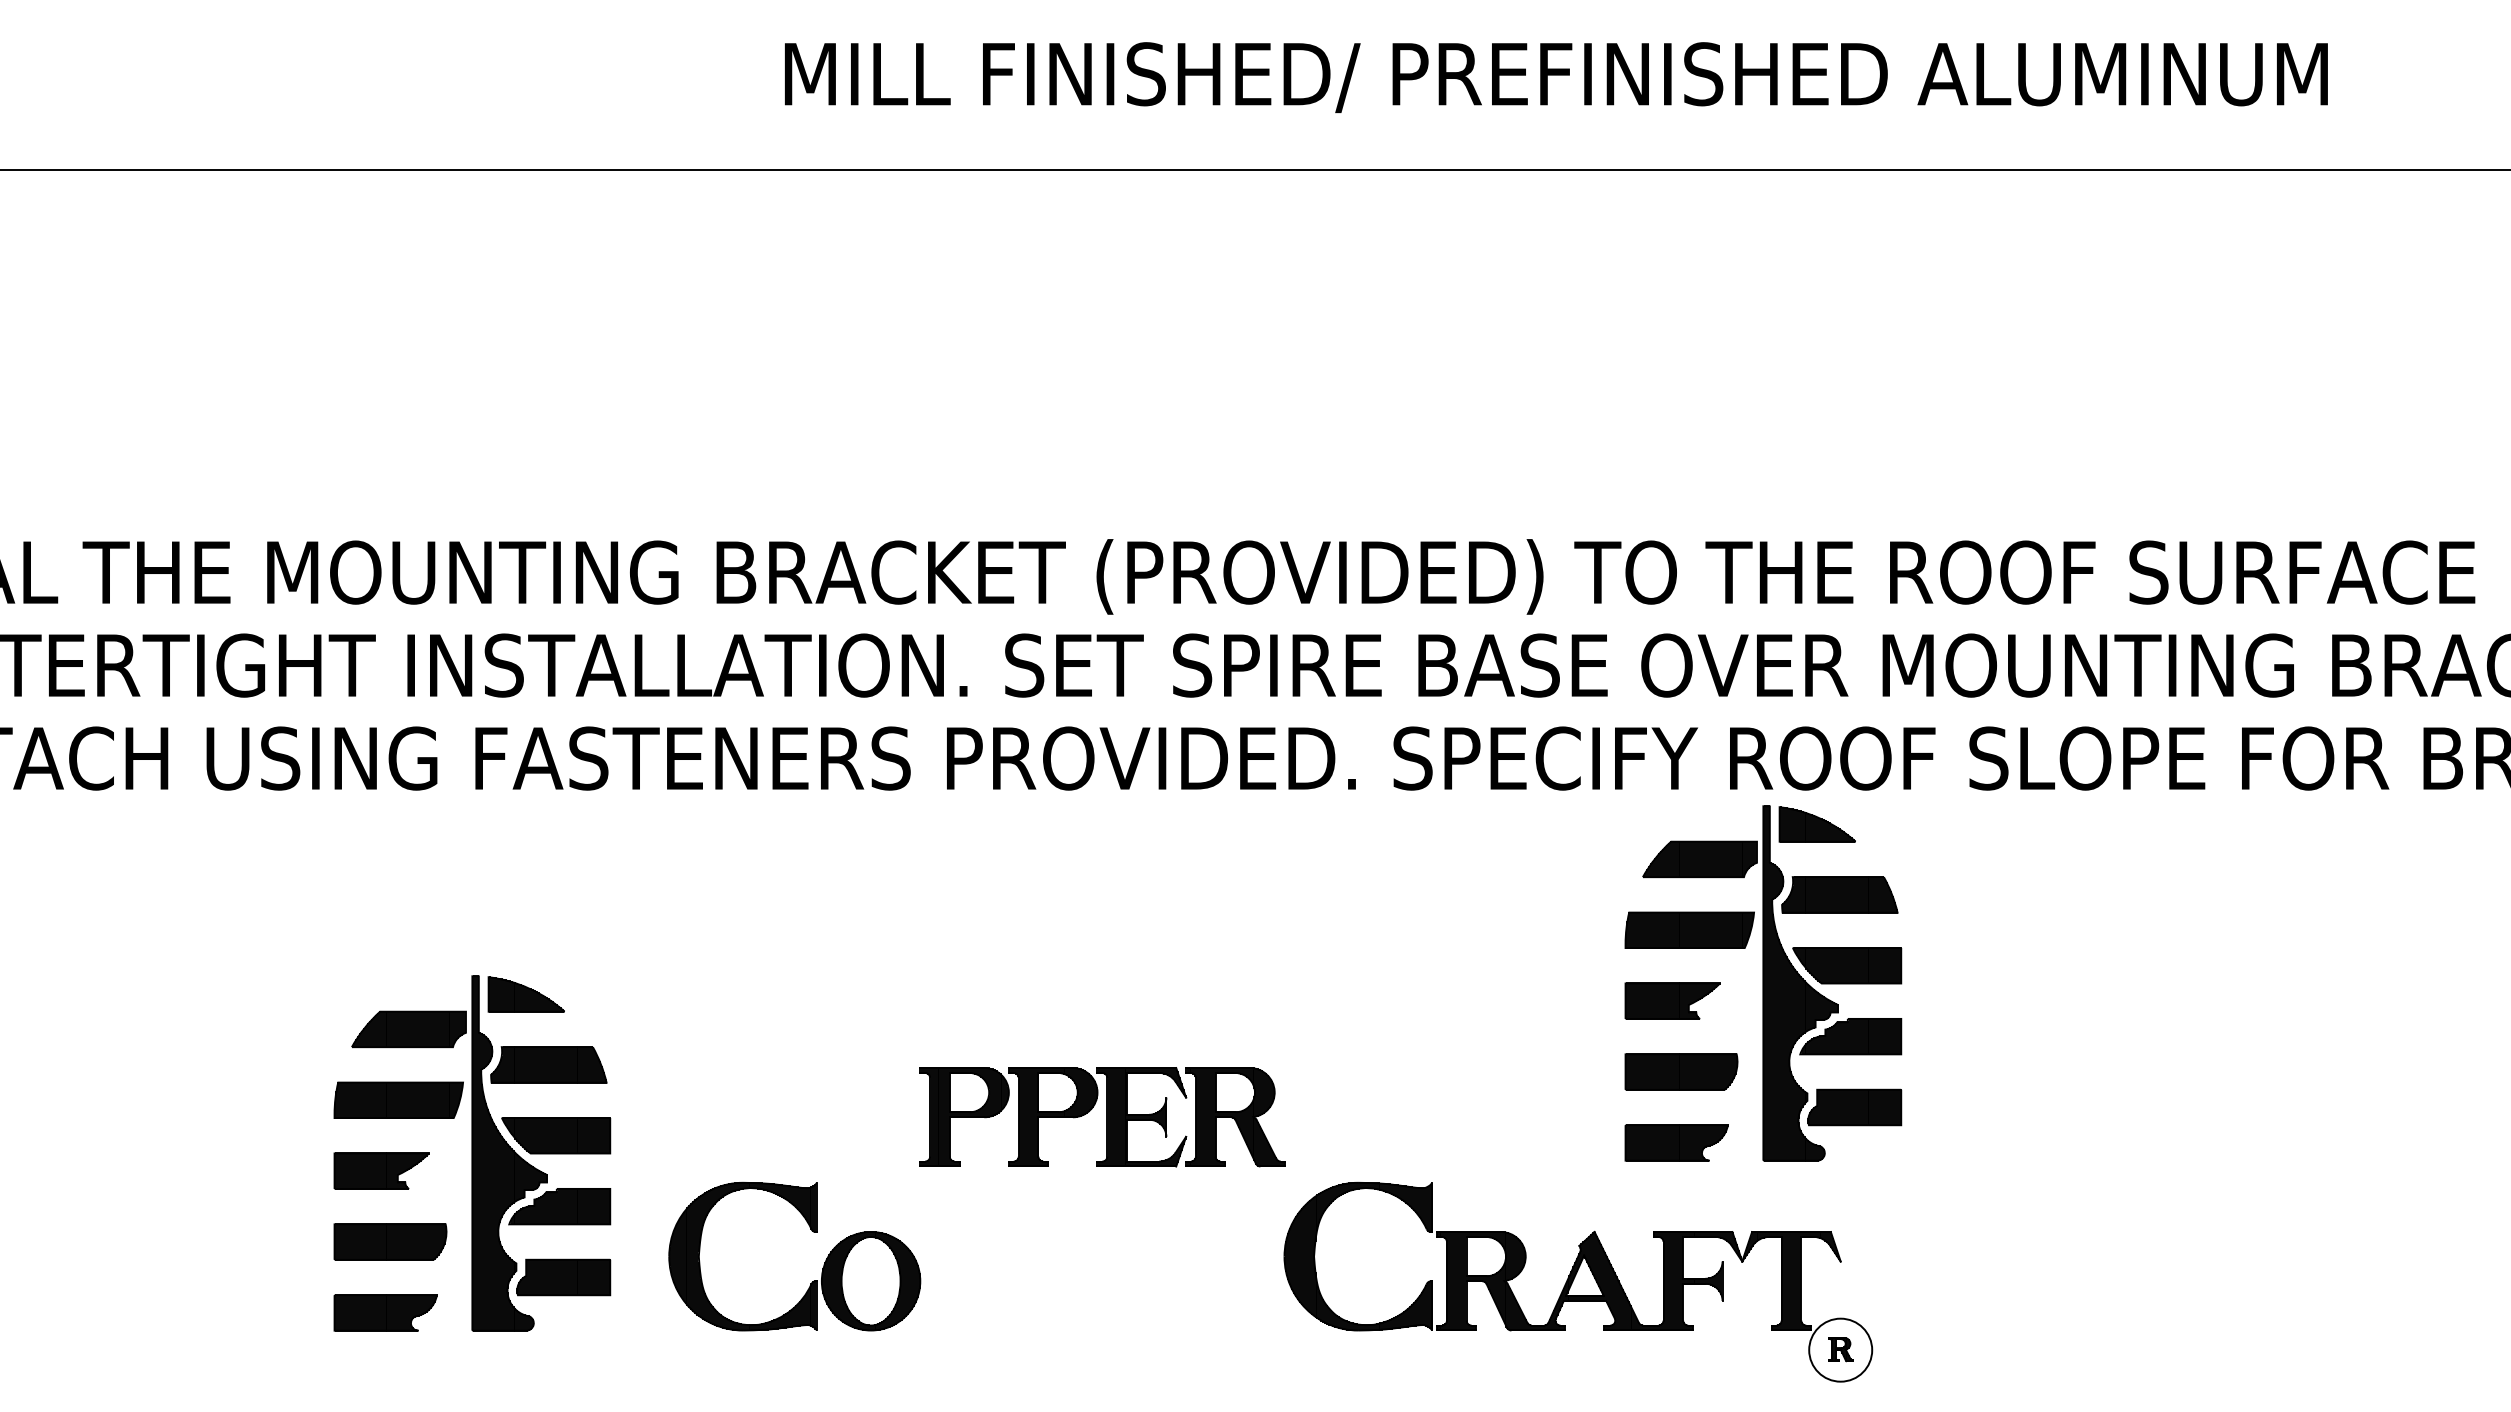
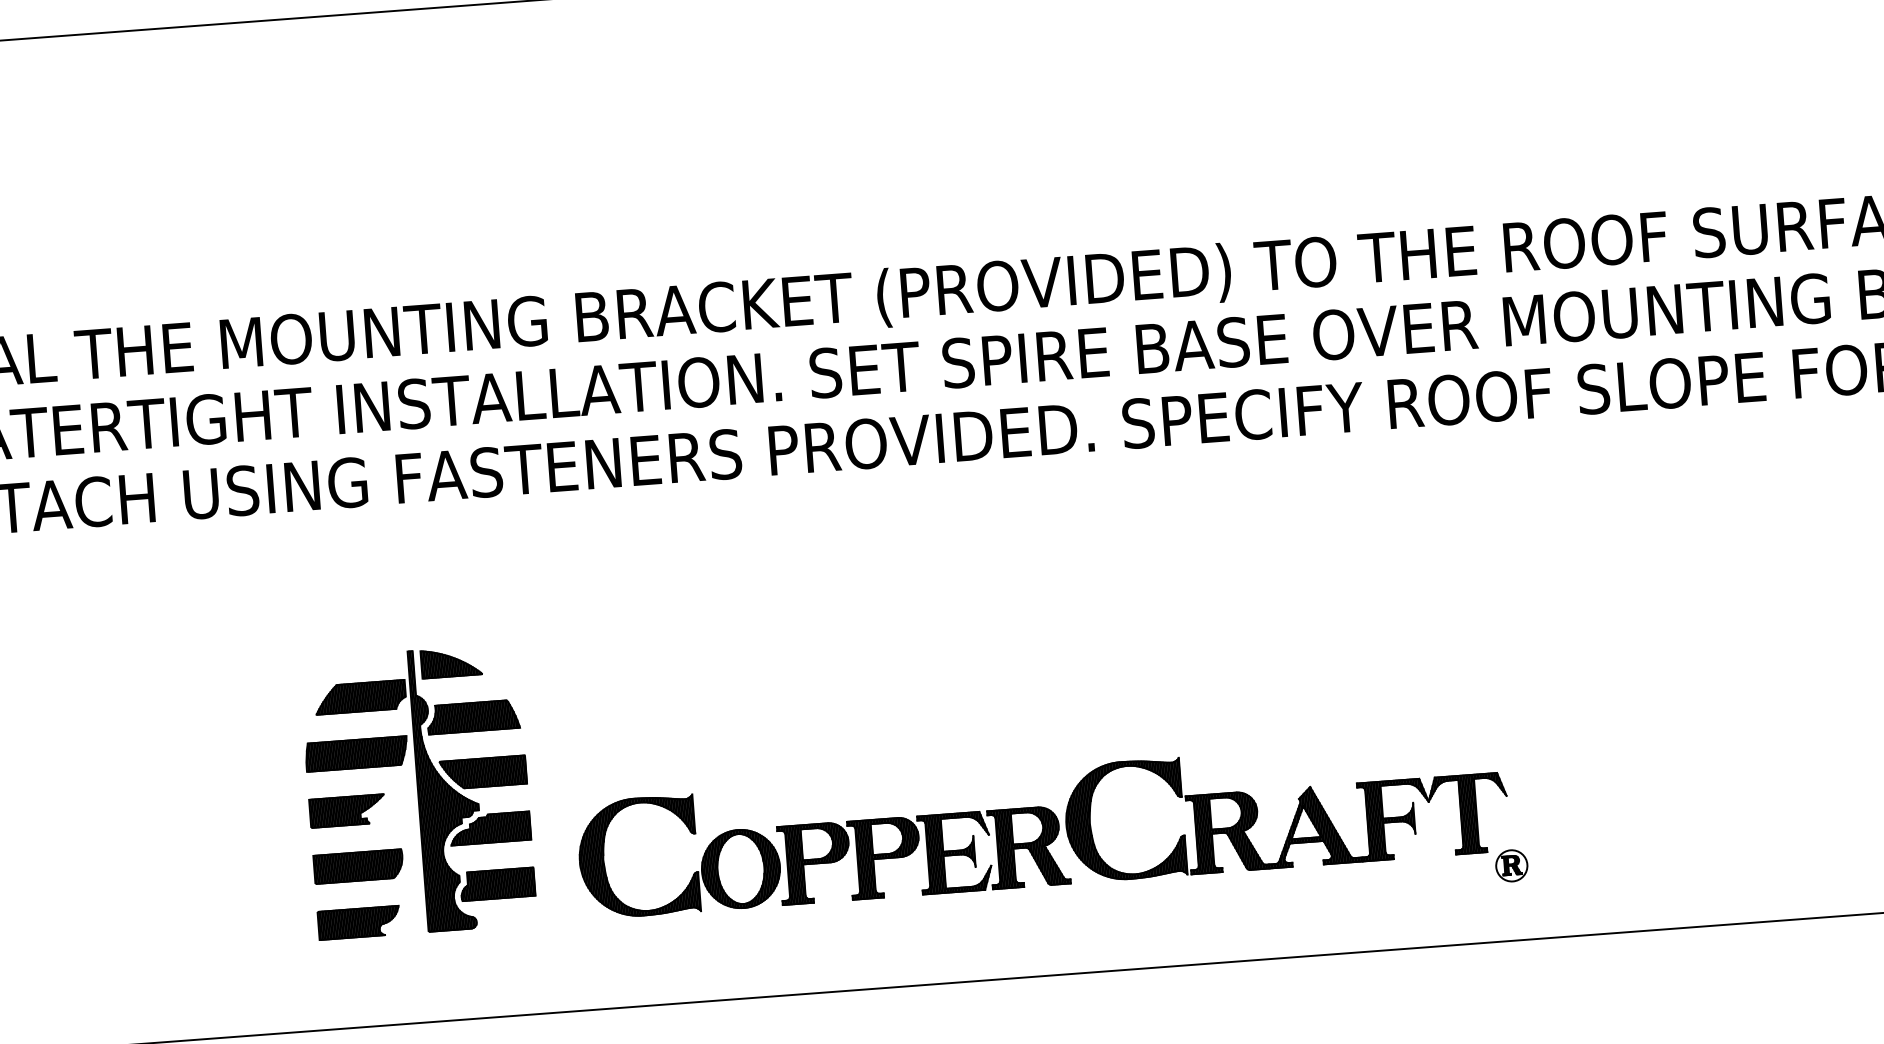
part: (1763, 983) -> (1428, 580), removed
part: (1102, 1117) -> (923, 855), moved
circle: (1840, 1349) -> (1511, 865), size x0.62

